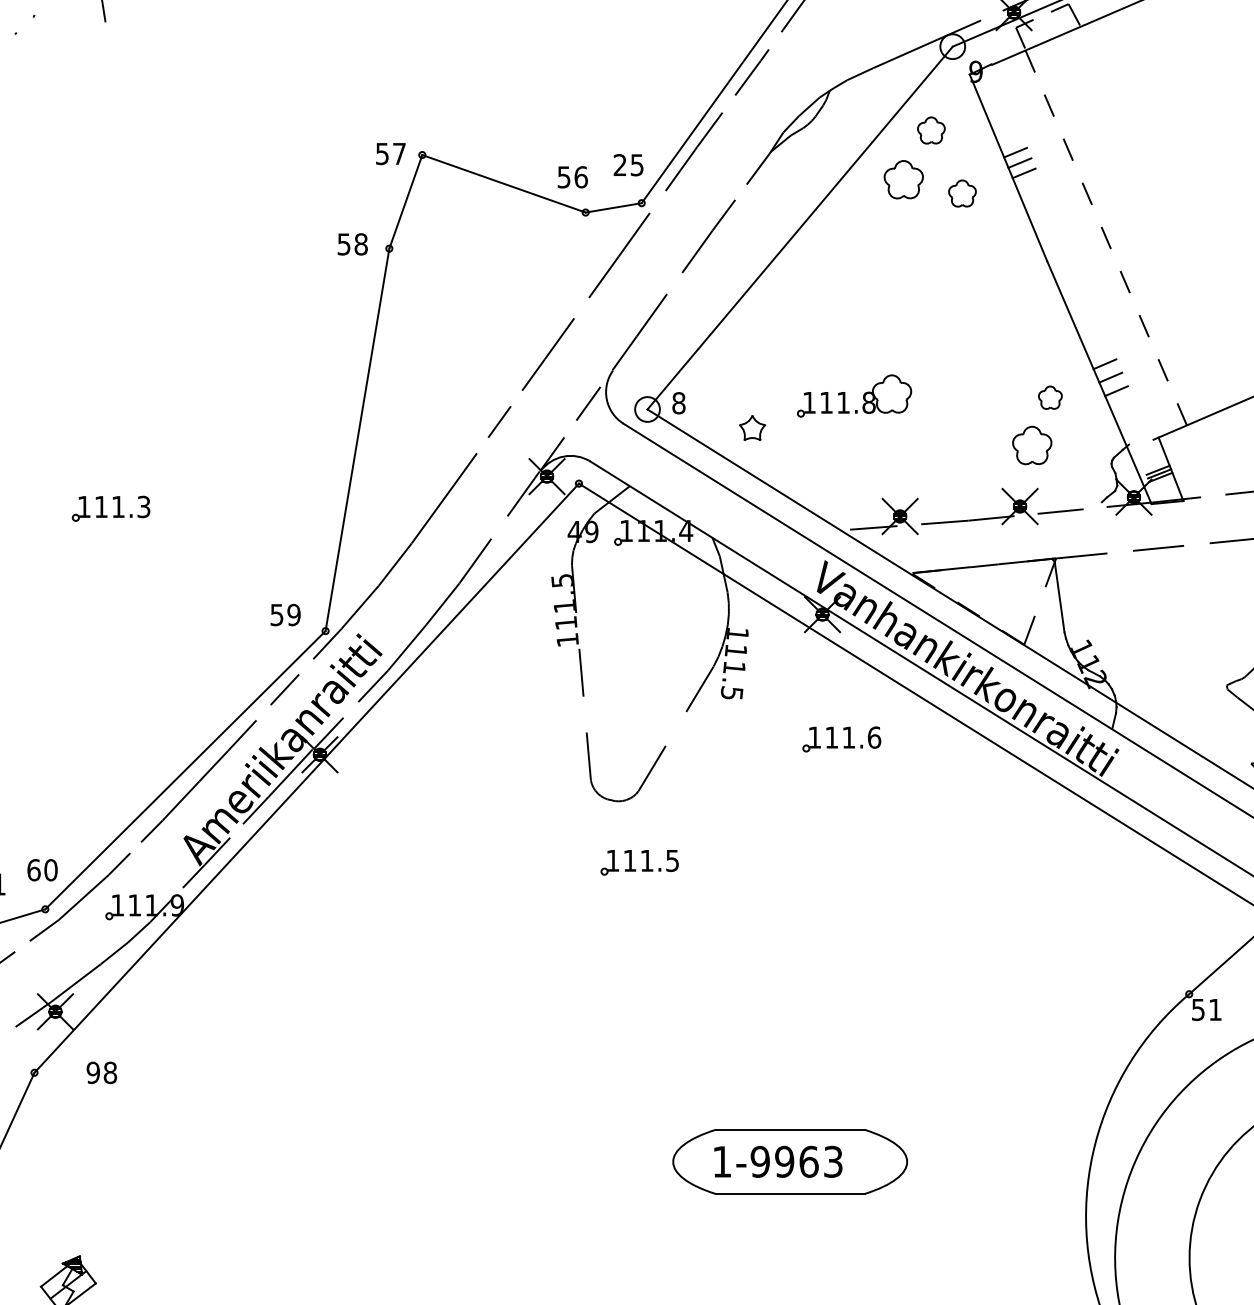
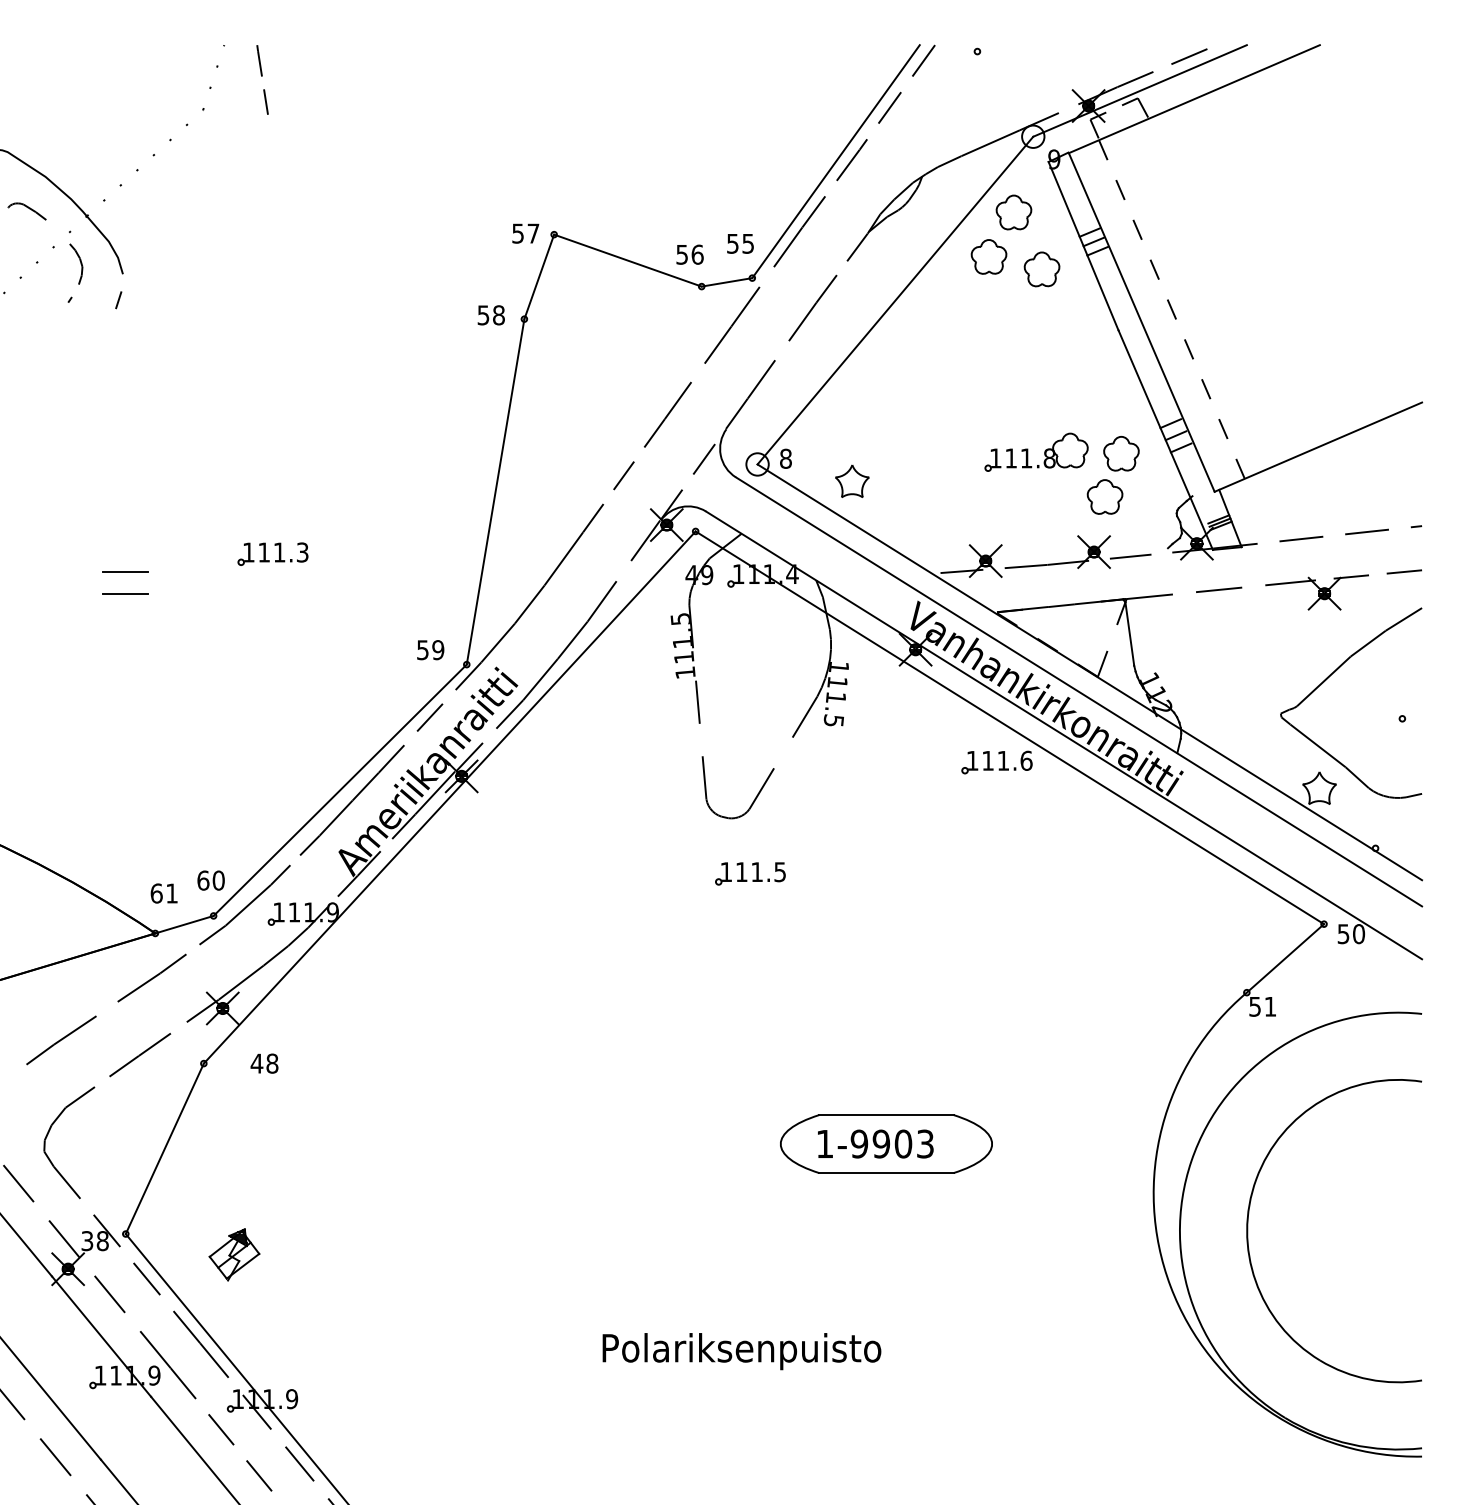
part: (930, 130) -> (1013, 212), size x1.43
text: (619, 164) -> (732, 243), 25 -> 55
part: (961, 193) -> (1041, 269), size x1.43
line: (1072, 252) -> (1141, 322), added
part: (845, 395) -> (1028, 451), moved
part: (1050, 397) -> (1121, 453), size x1.67
part: (752, 427) -> (852, 480), size x1.43
part: (841, 739) -> (996, 762), moved
text: (92, 1072) -> (256, 1063), 98 -> 48
text: (809, 1161) -> (903, 1143), 1-9963 -> 1-9903

